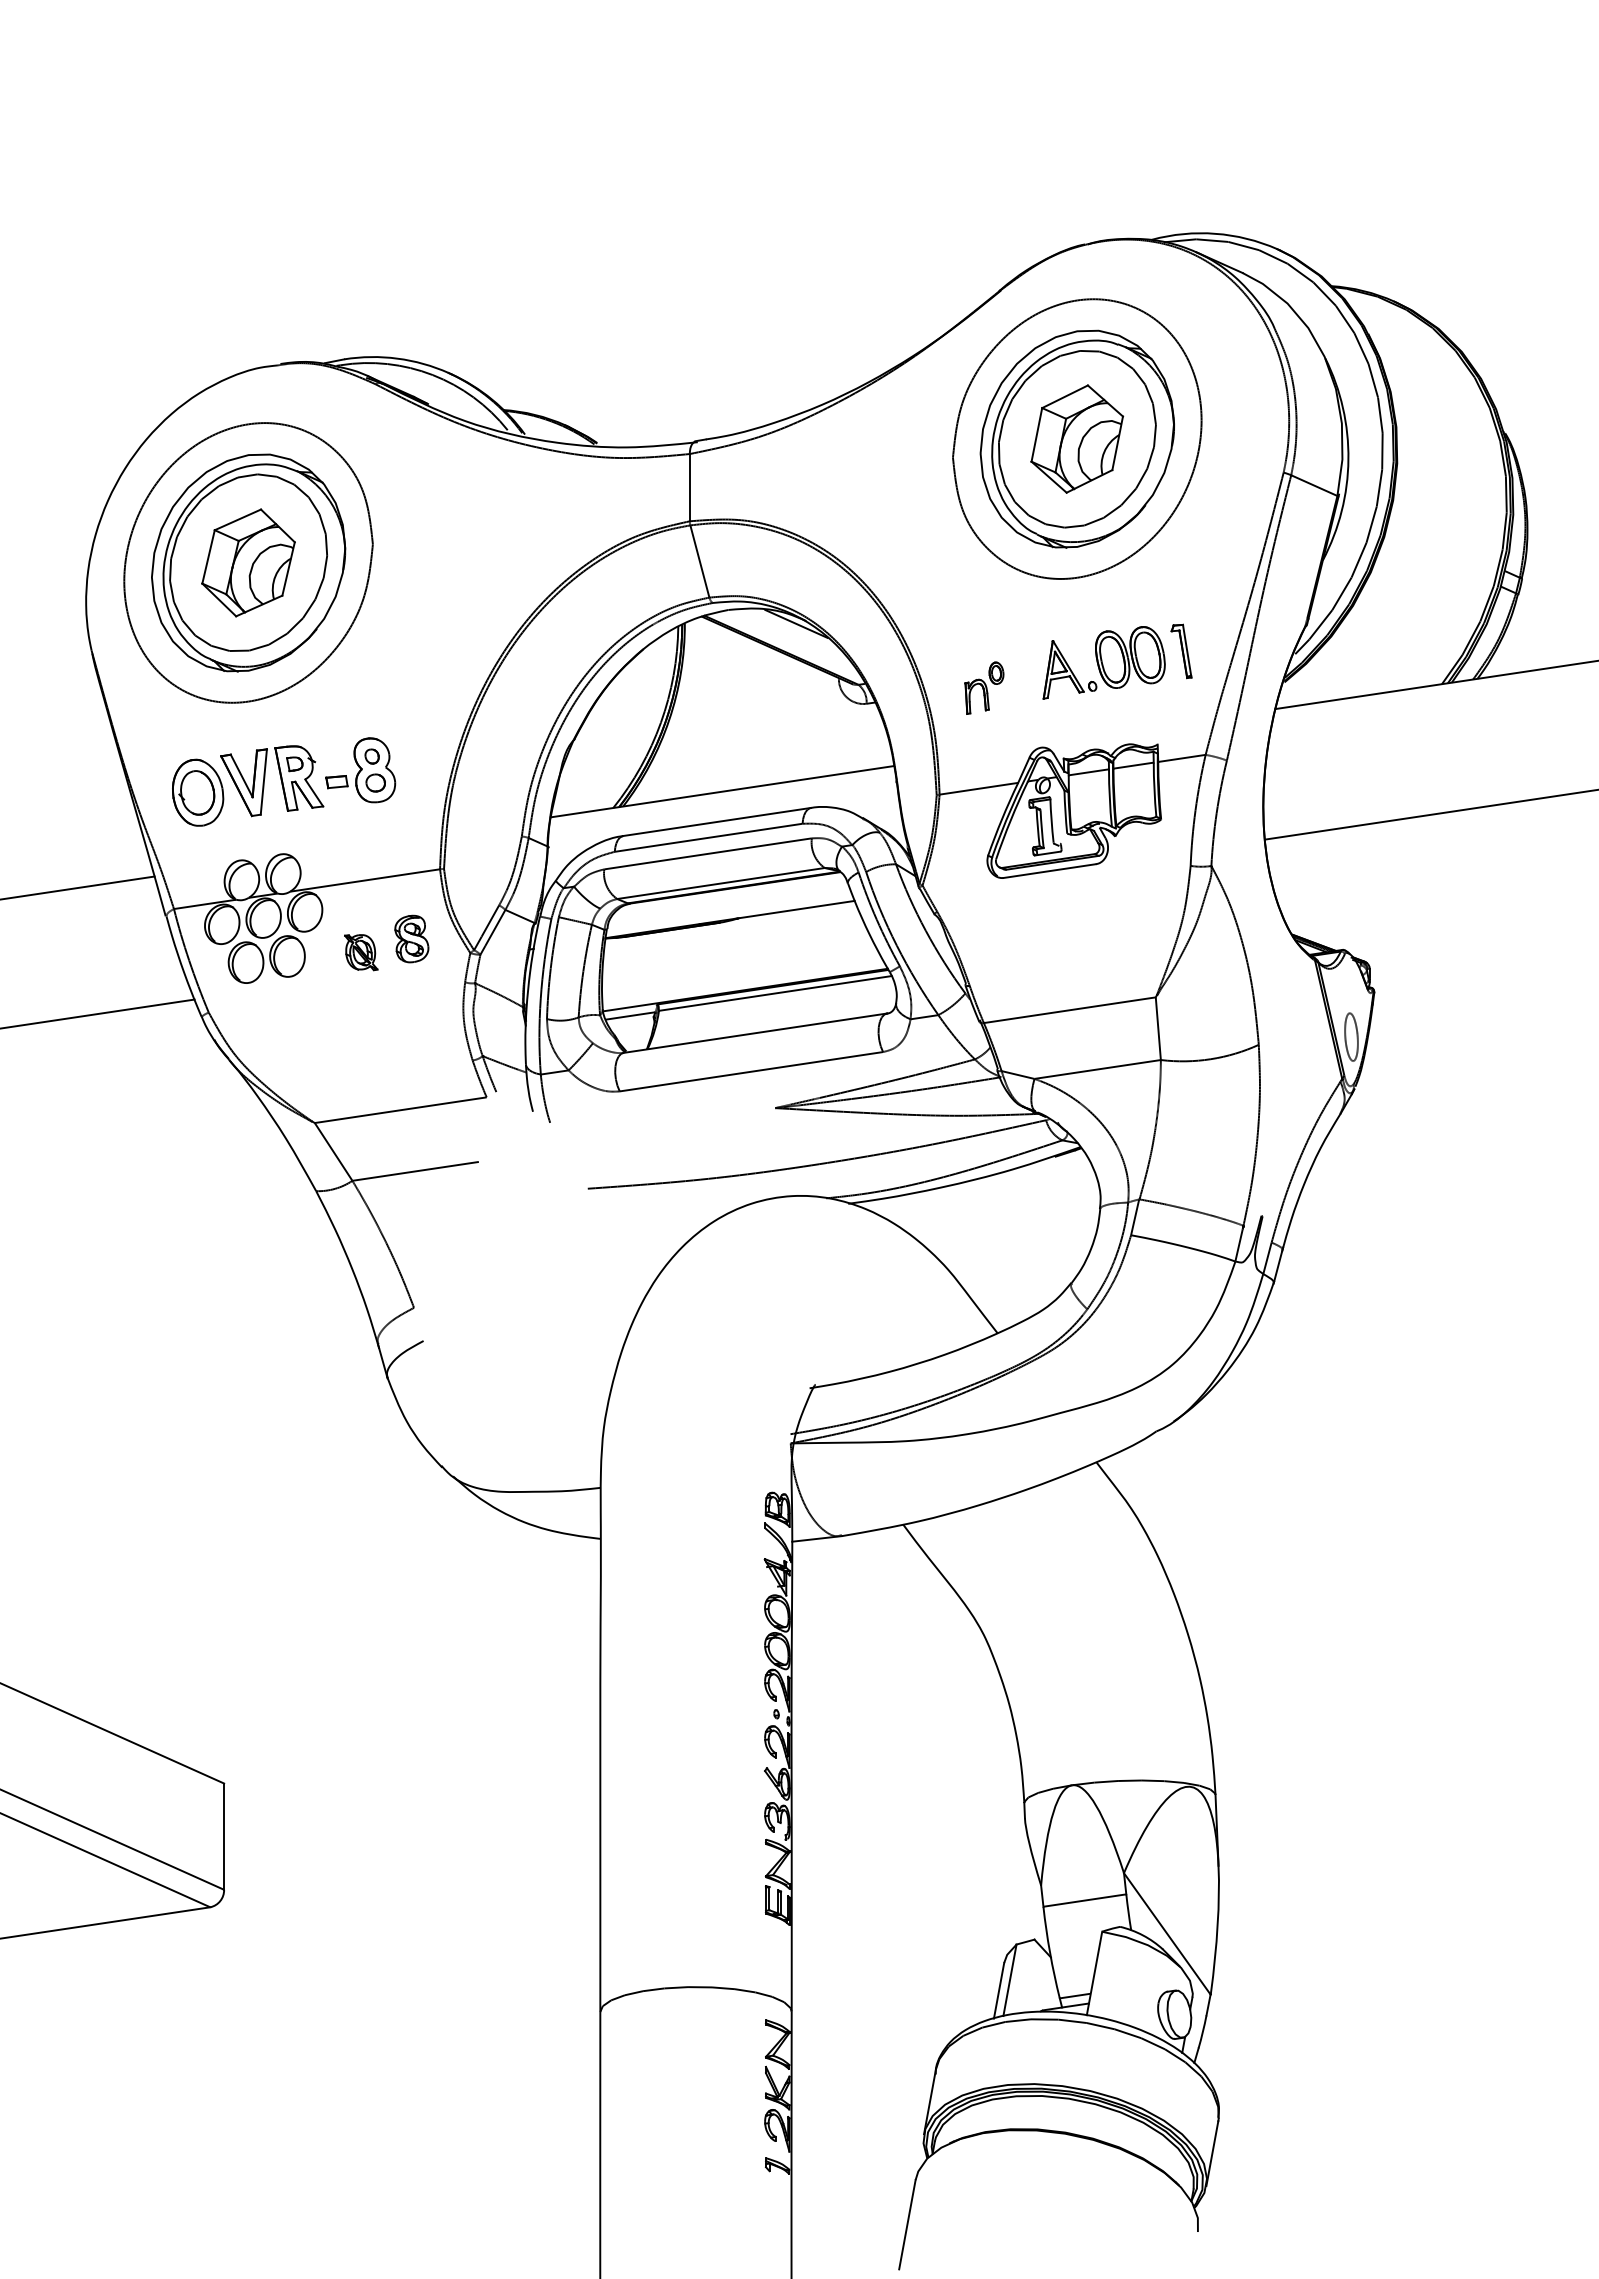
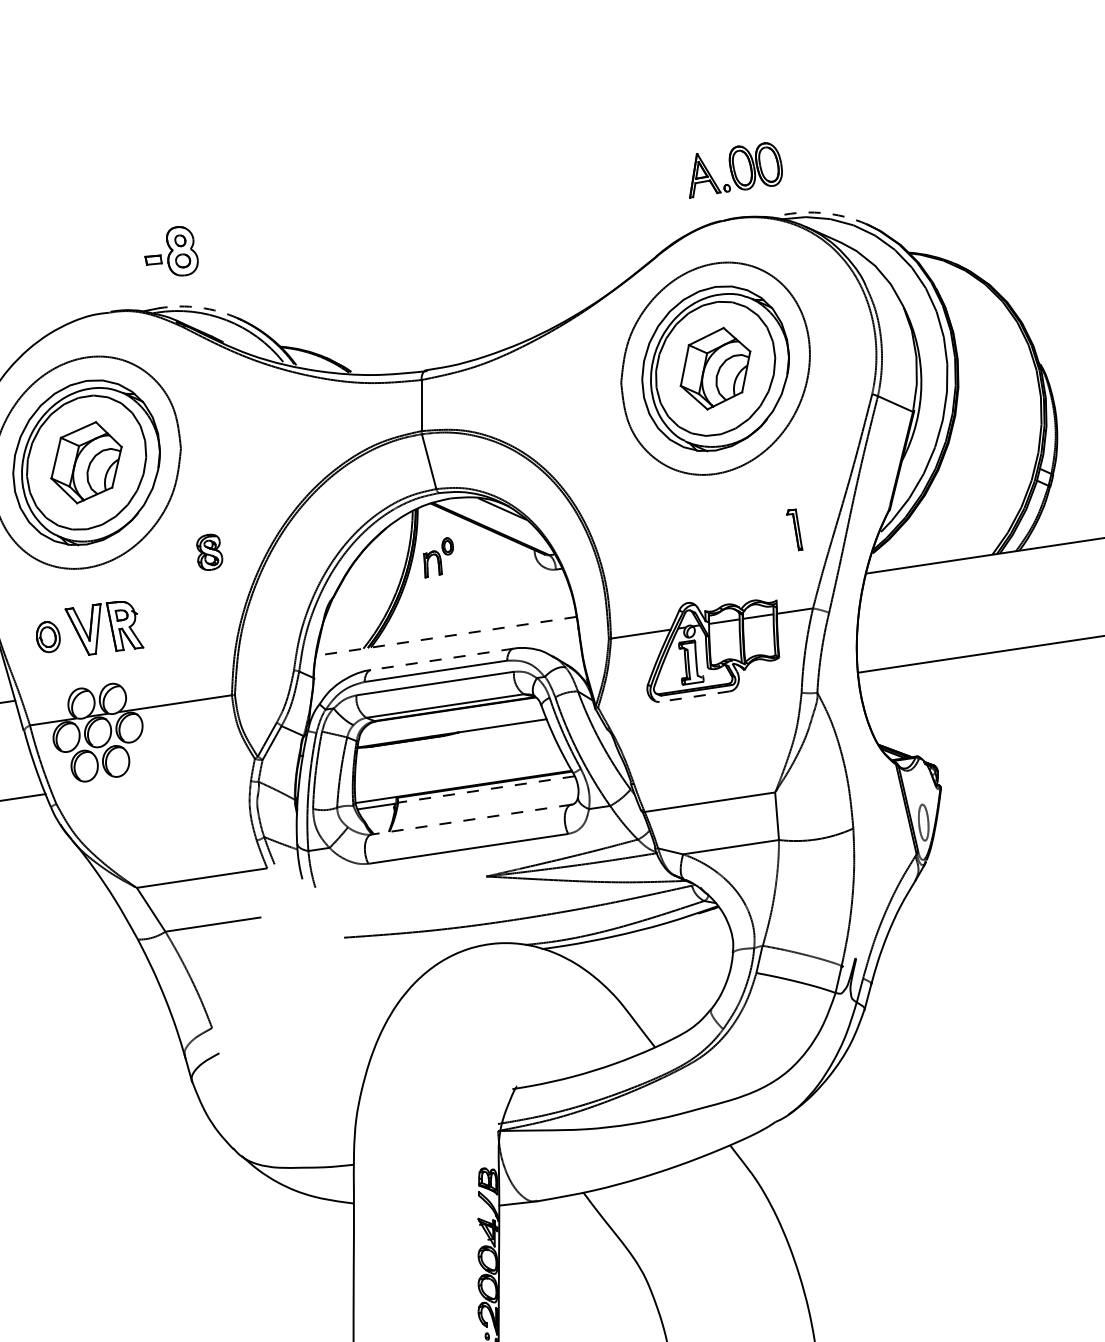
arc: (1215, 233) -> (820, 212), solid -> dashed
arc: (397, 358) -> (199, 307), solid -> dashed
part: (1103, 662) -> (735, 170), moved
part: (984, 687) -> (438, 557), moved
part: (360, 770) -> (171, 251), moved
line: (722, 791) -> (446, 636), solid -> dashed
part: (198, 792) -> (48, 636), size x0.6
line: (717, 821) -> (442, 658), solid -> dashed
line: (1049, 871) -> (694, 696), solid -> dashed
part: (411, 938) -> (209, 551), moved
part: (361, 952) -> (172, 758), removed
line: (775, 993) -> (486, 789), solid -> dashed
line: (754, 1033) -> (470, 819), solid -> dashed

